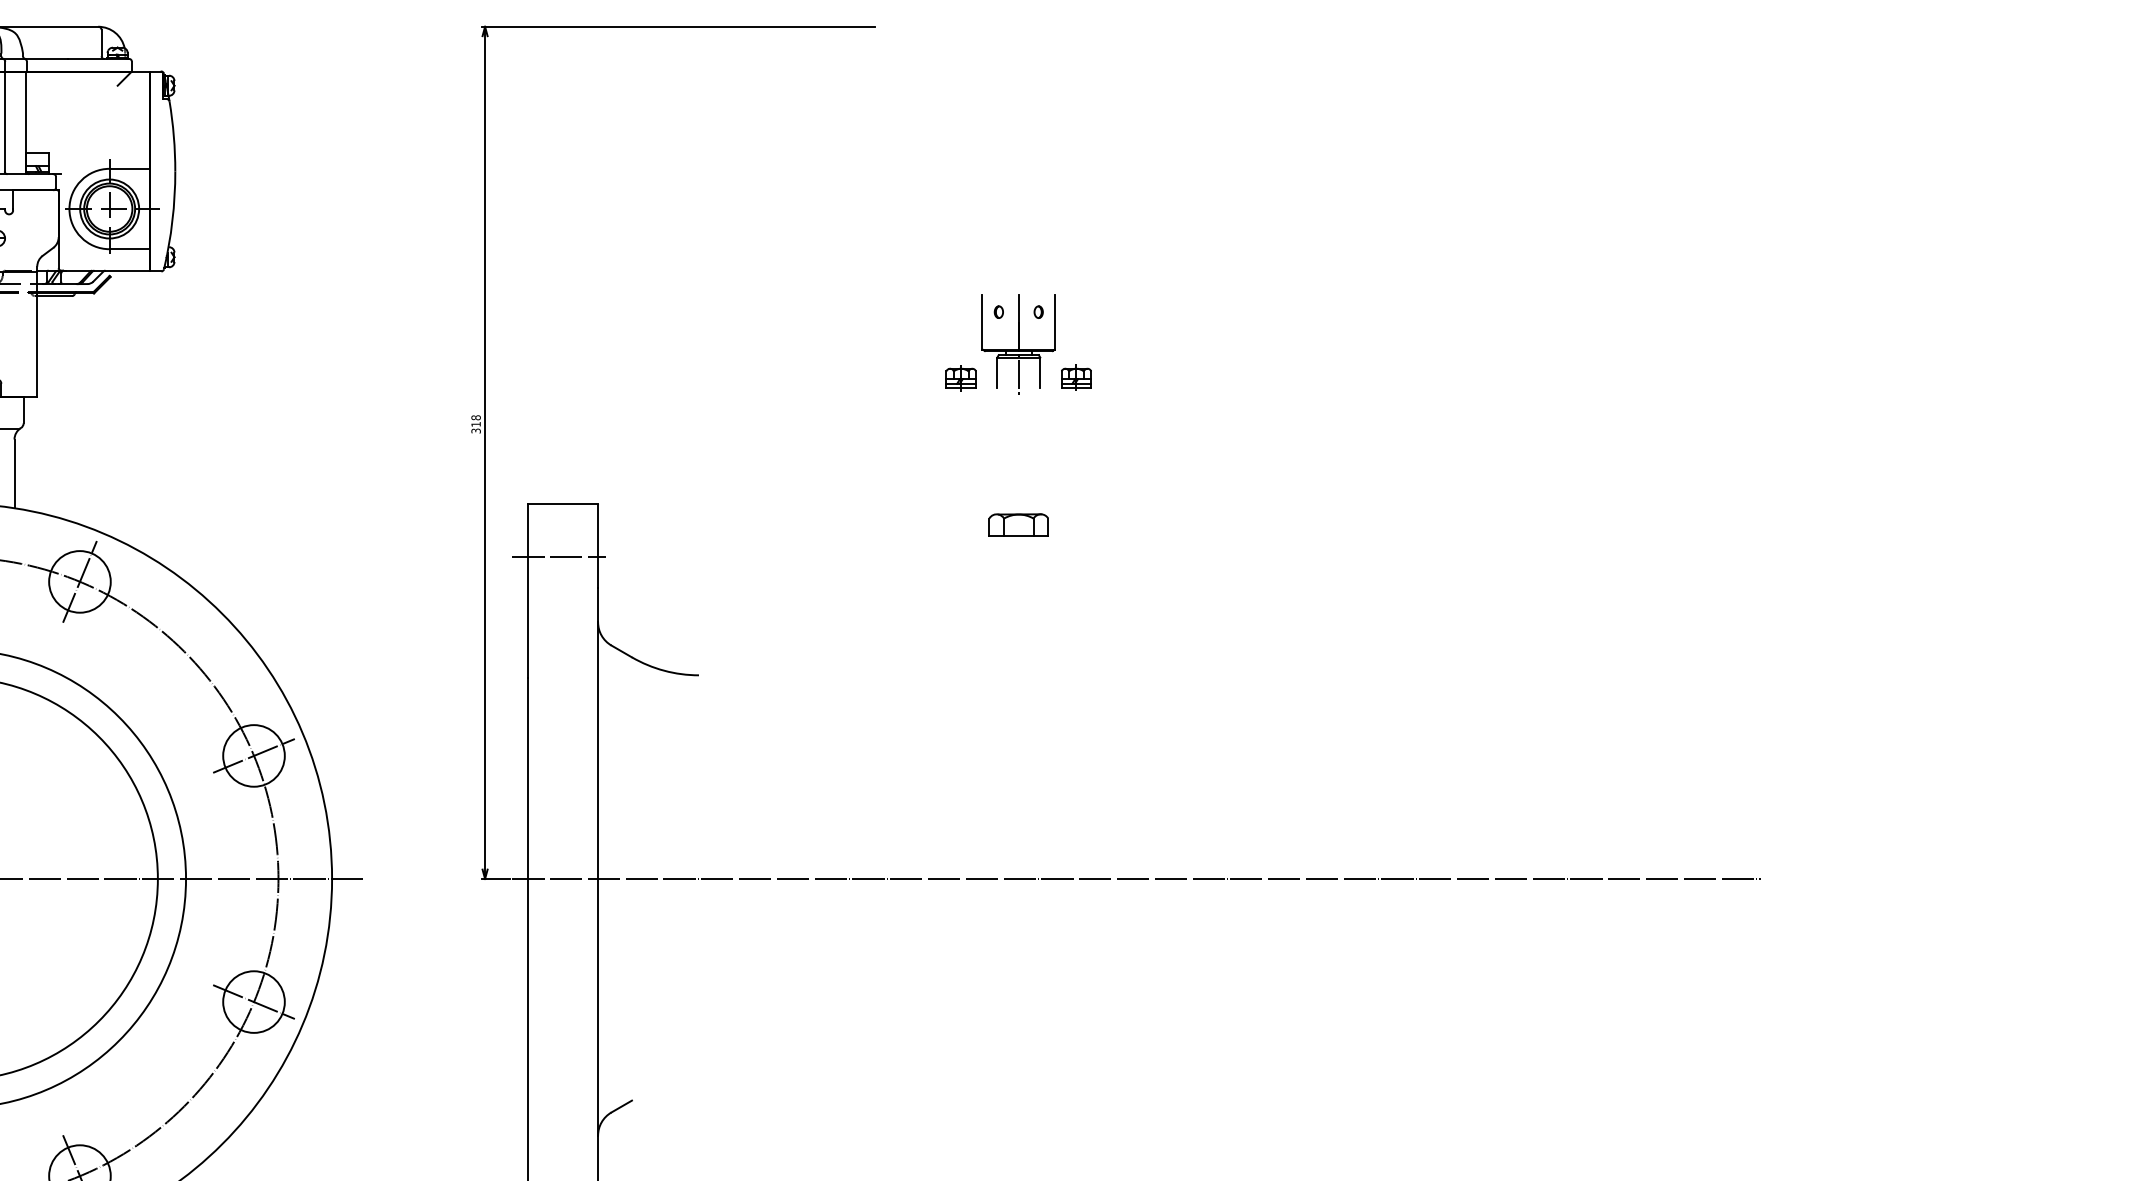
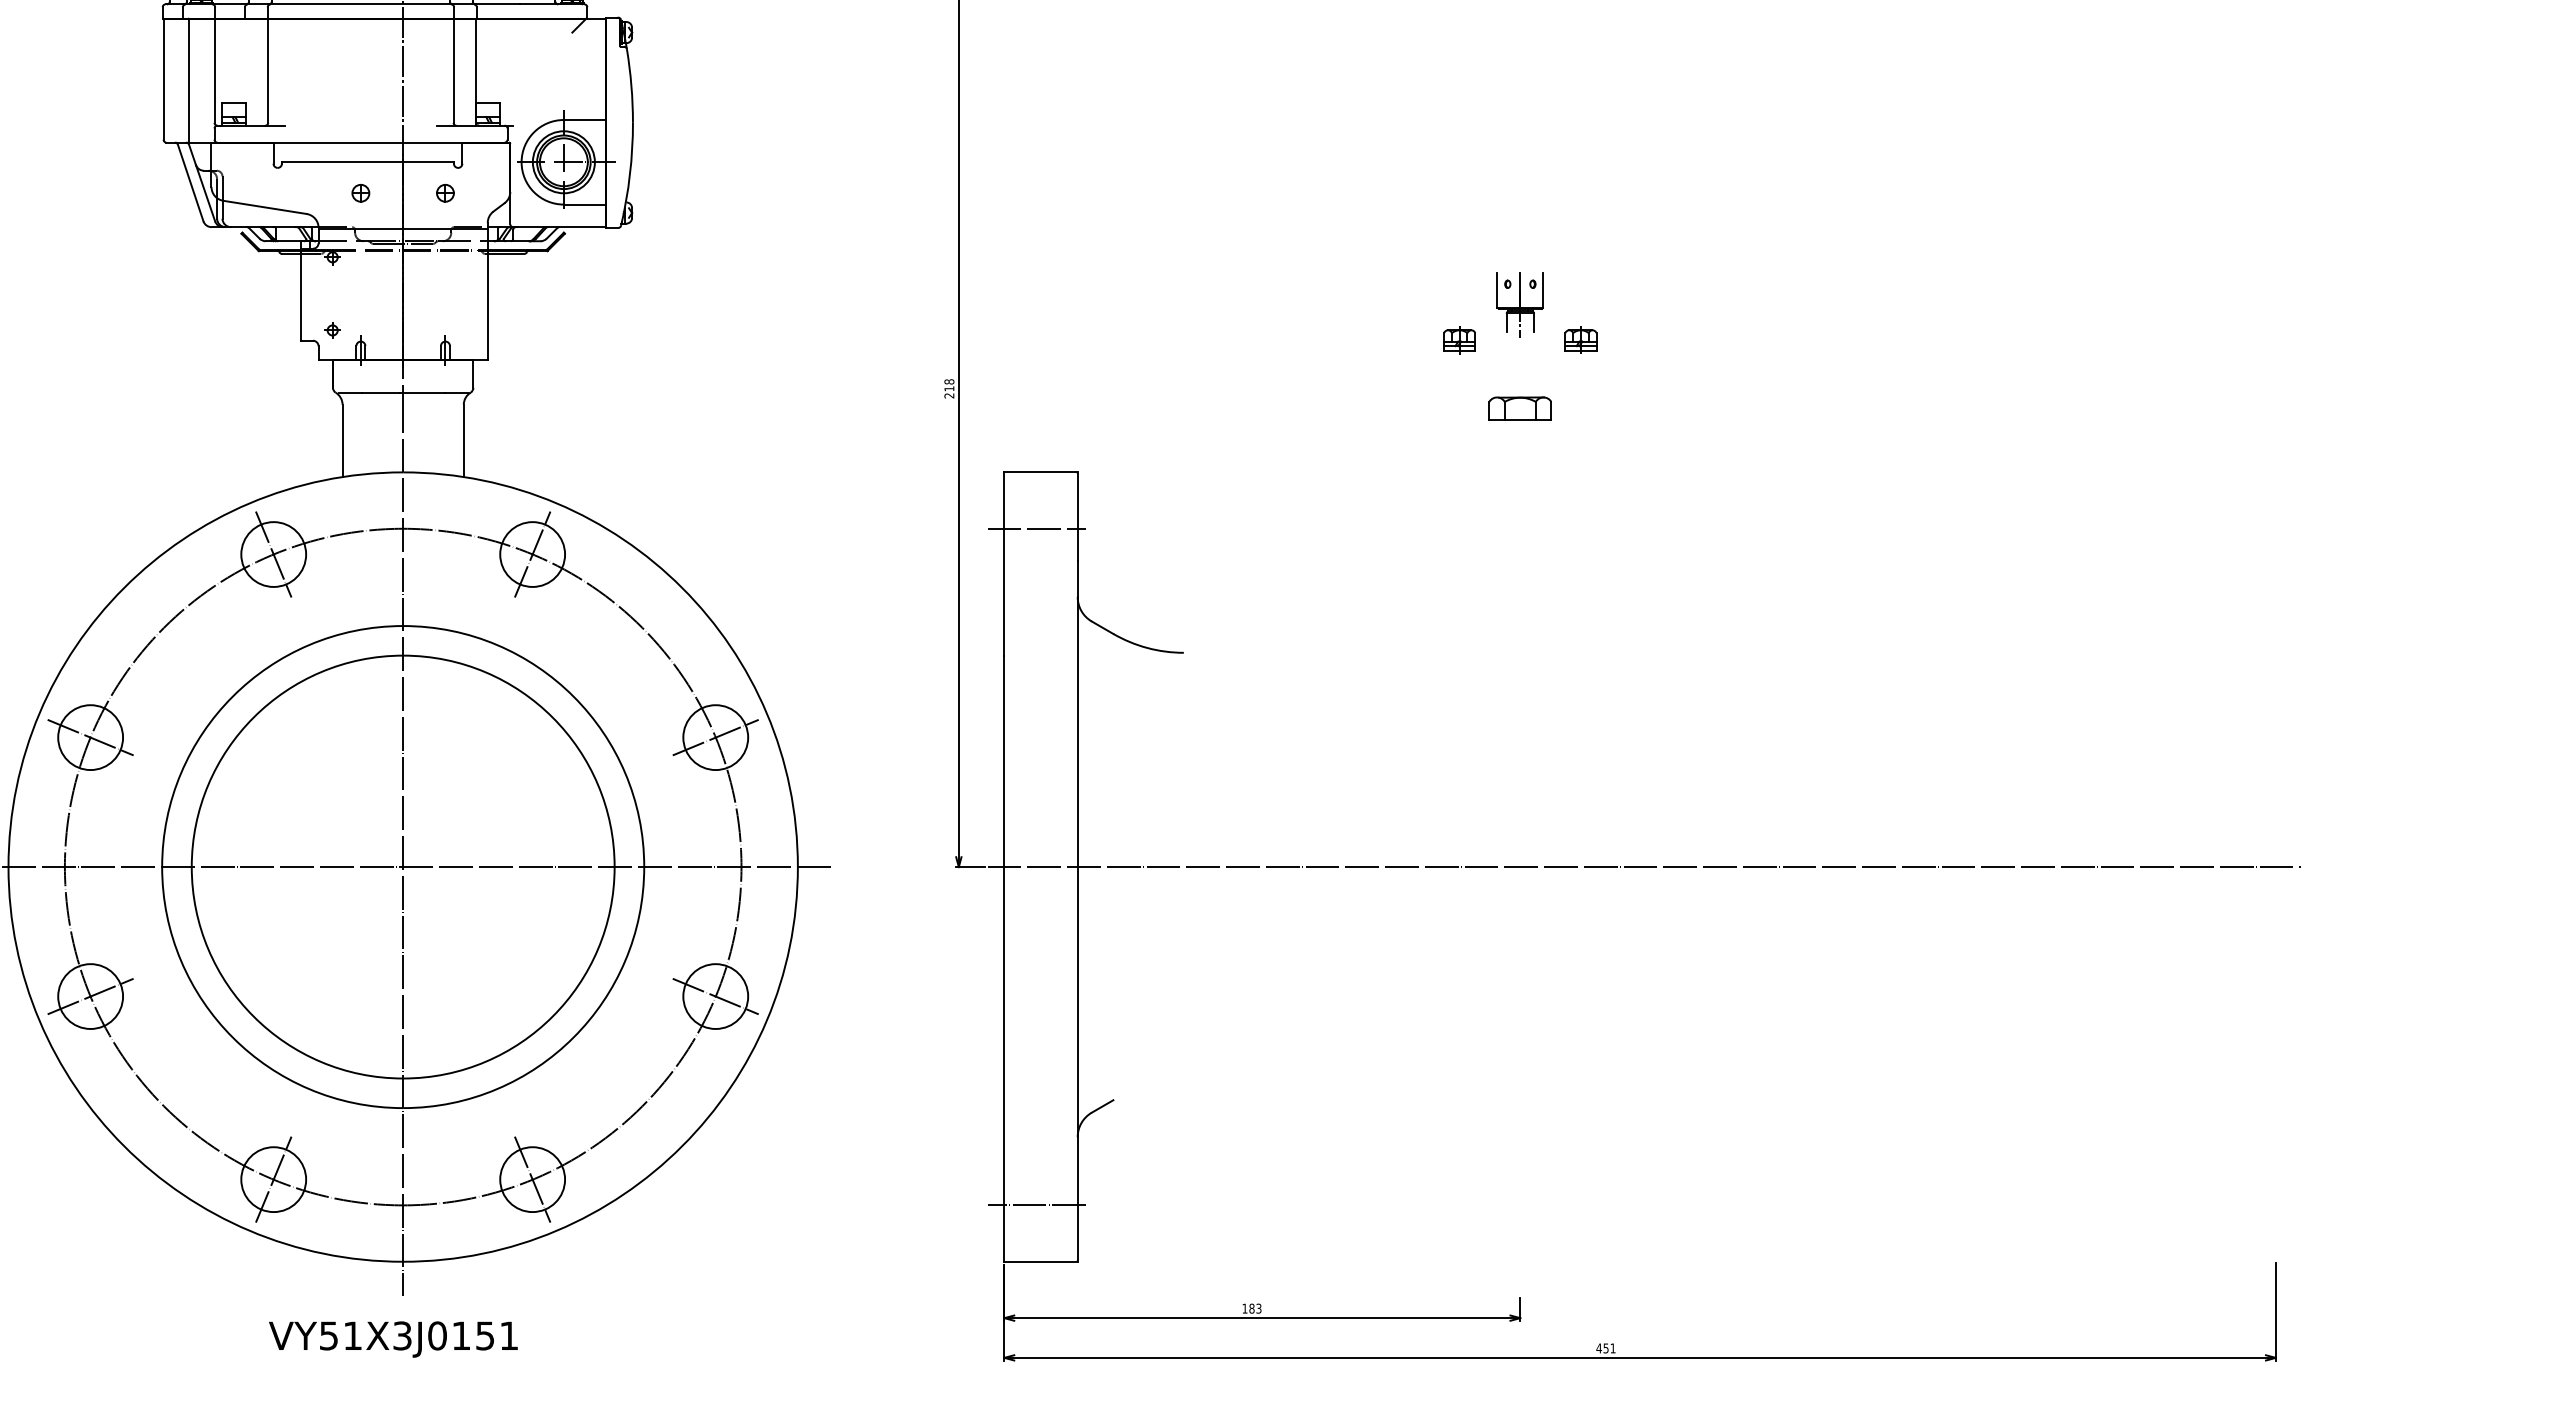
part: (1019, 344) -> (1520, 304), size x0.6
text: (476, 430) -> (949, 395), 318 -> 218
part: (1018, 524) -> (1519, 408), moved

